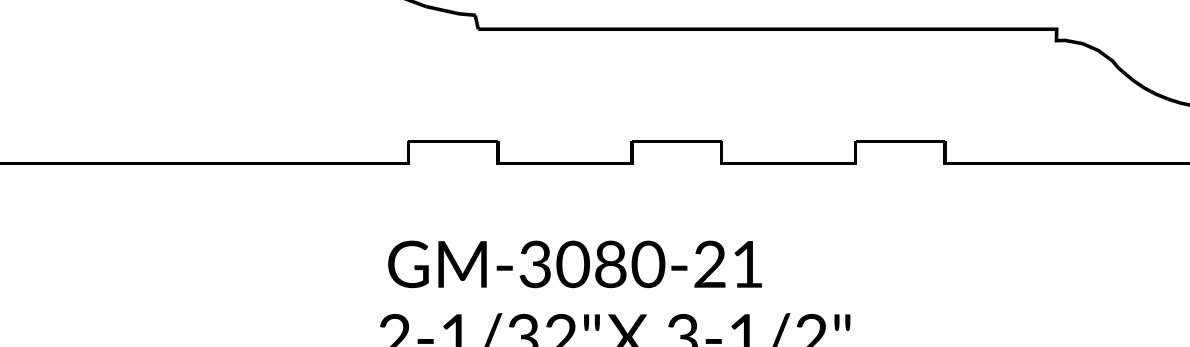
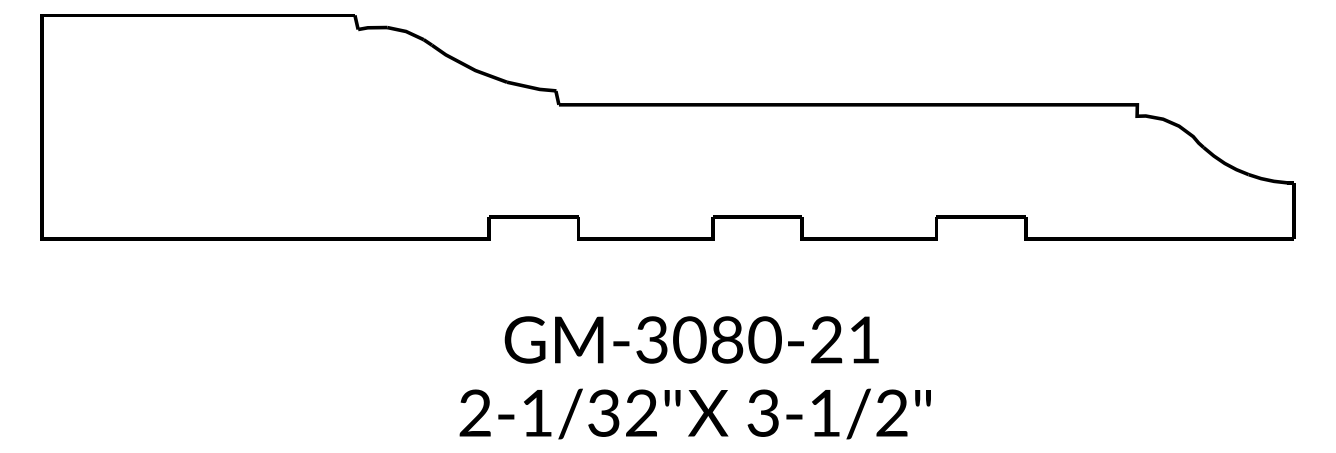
text: (574, 263) -> (691, 339), moved

